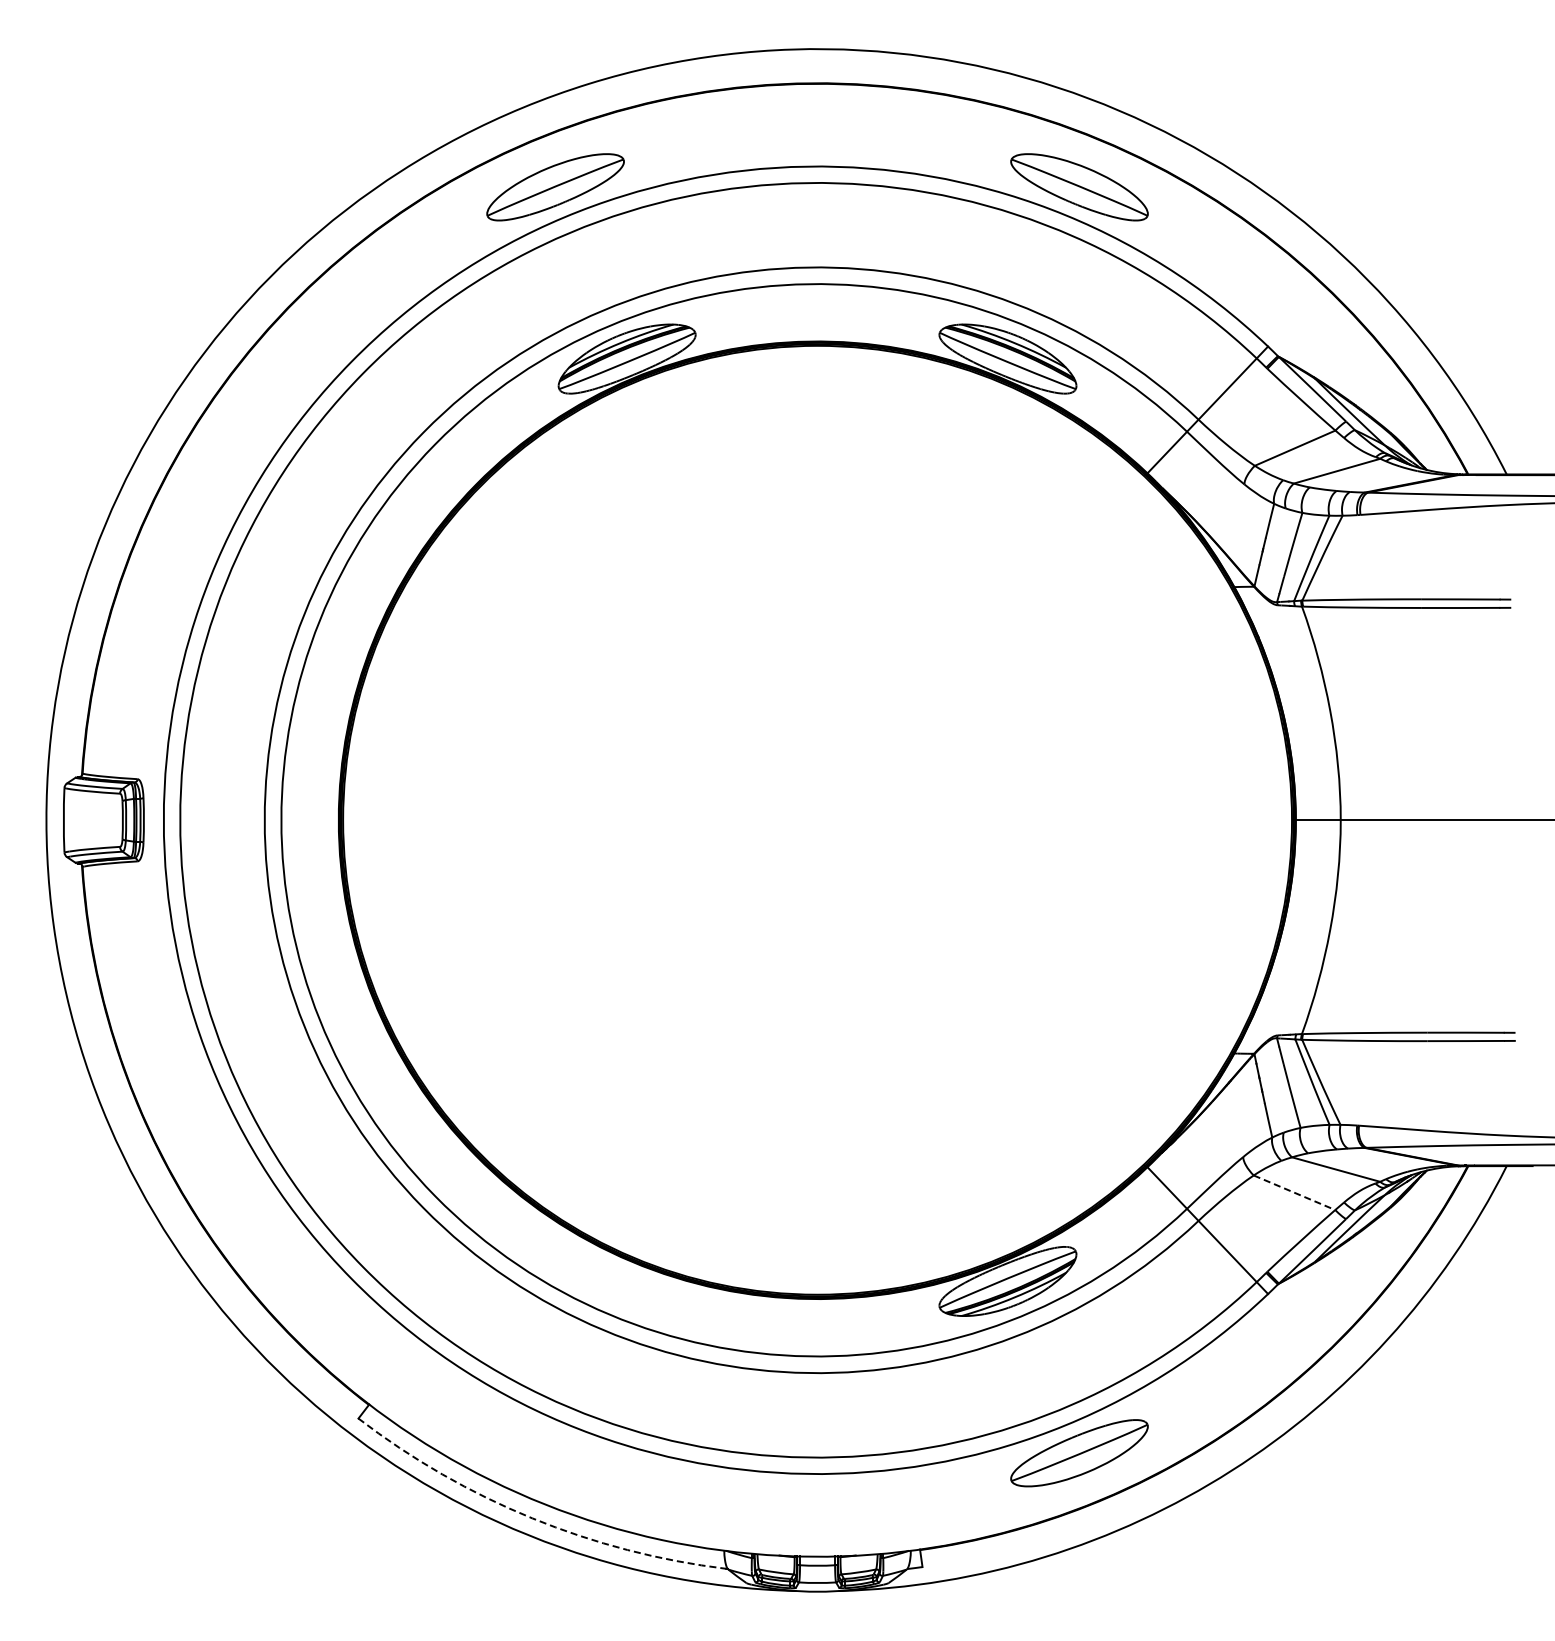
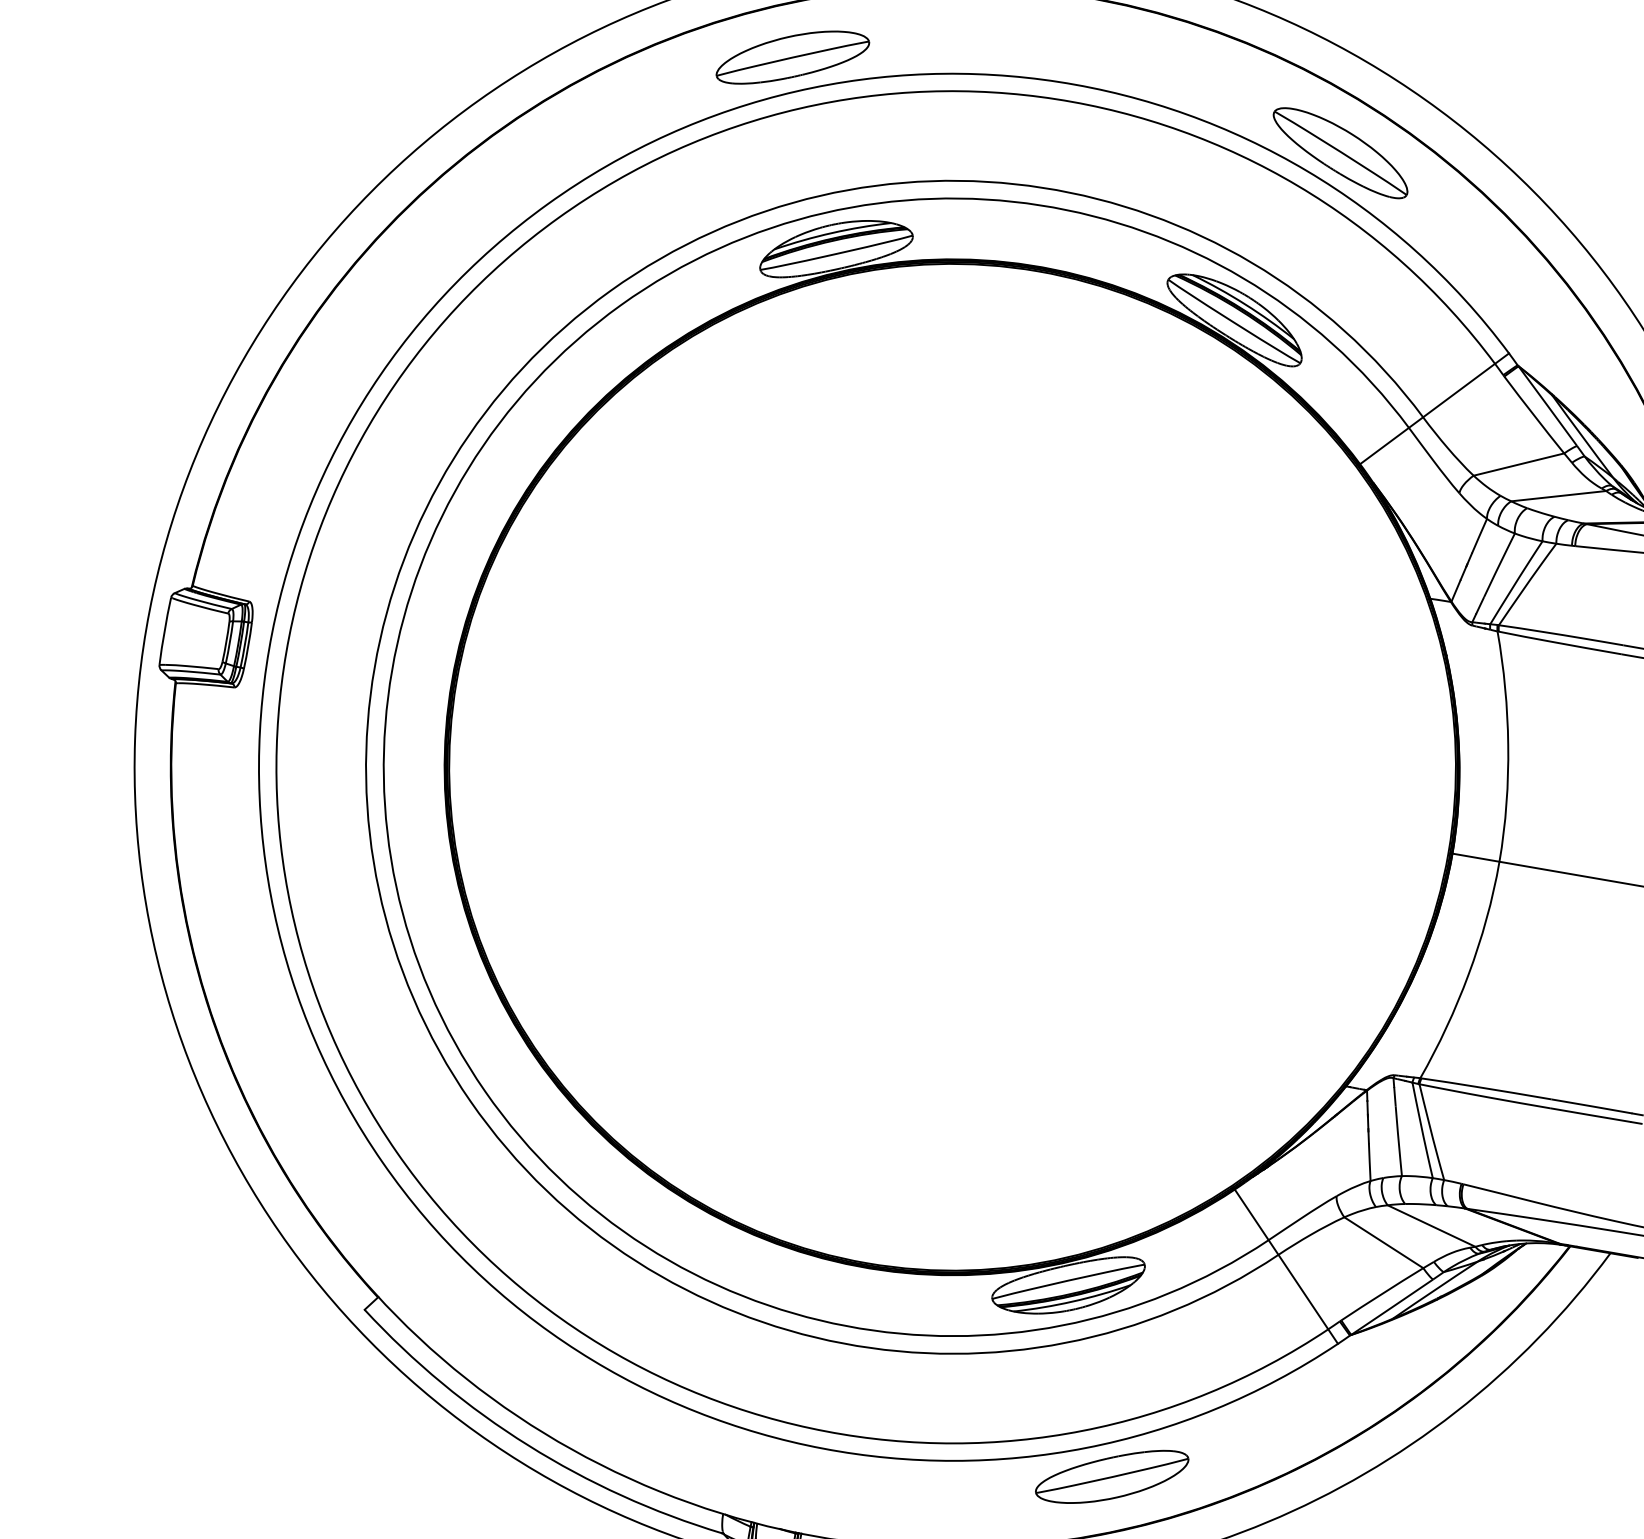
line: (1294, 1192) -> (1383, 1242), dashed -> solid
arc: (532, 1518) -> (528, 1445), dashed -> solid

